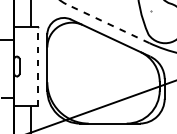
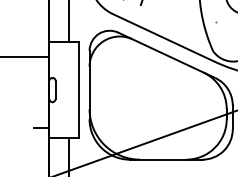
line: (107, 23) -> (163, 37), dashed -> solid
line: (38, 66) -> (78, 89), dashed -> solid

